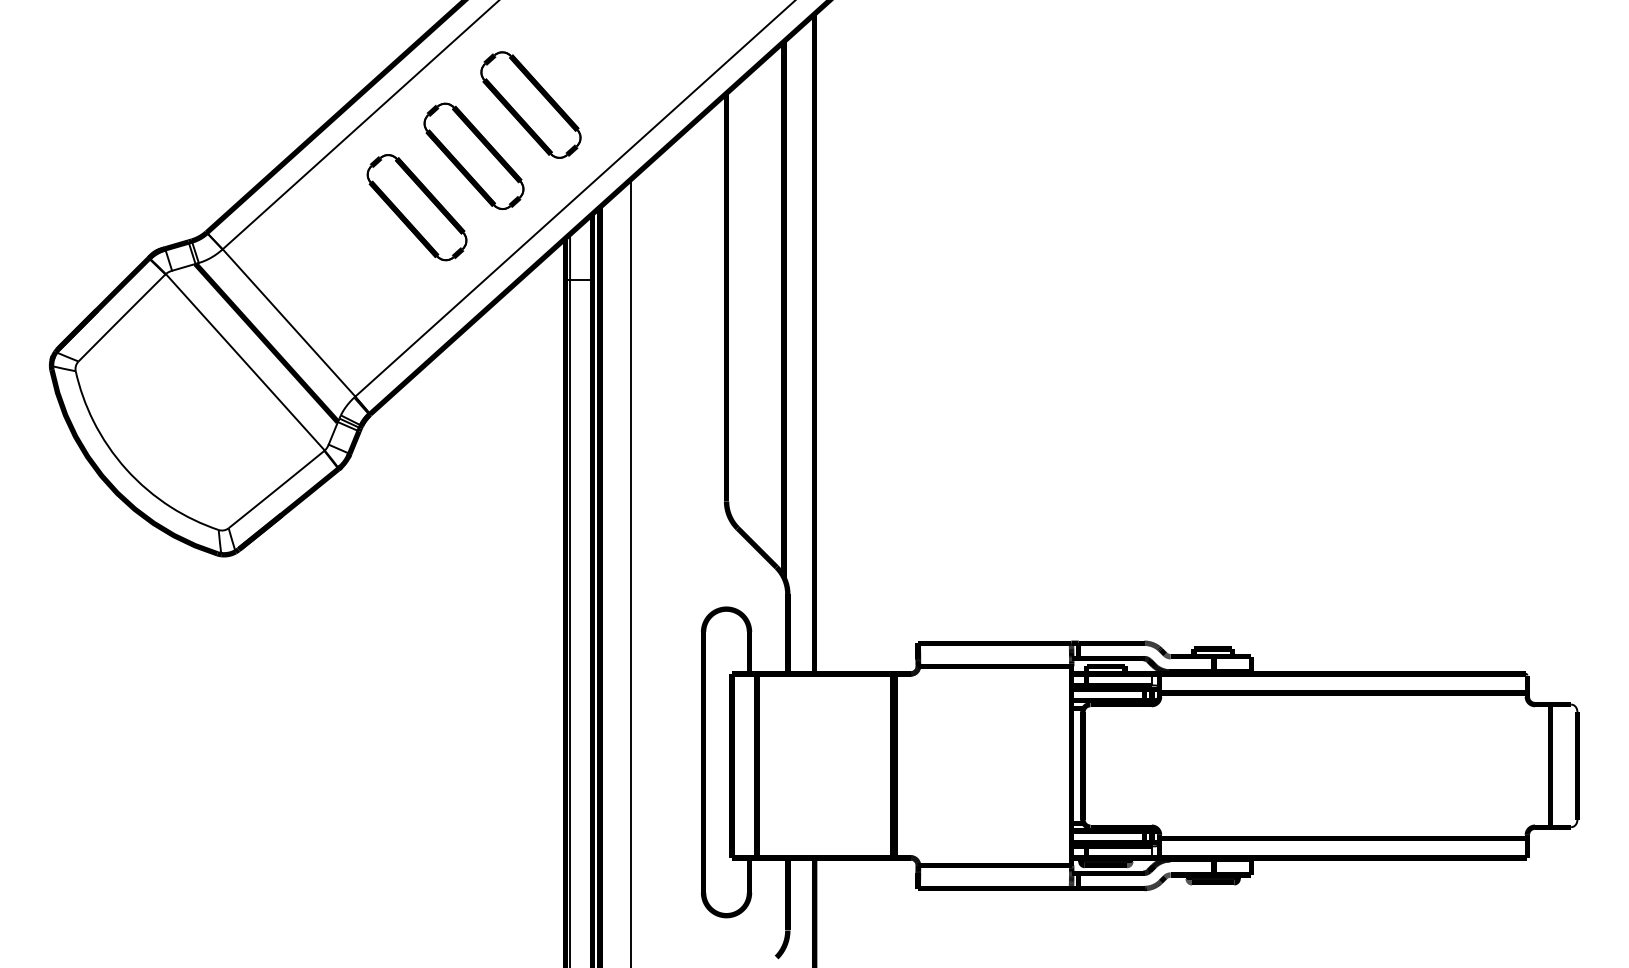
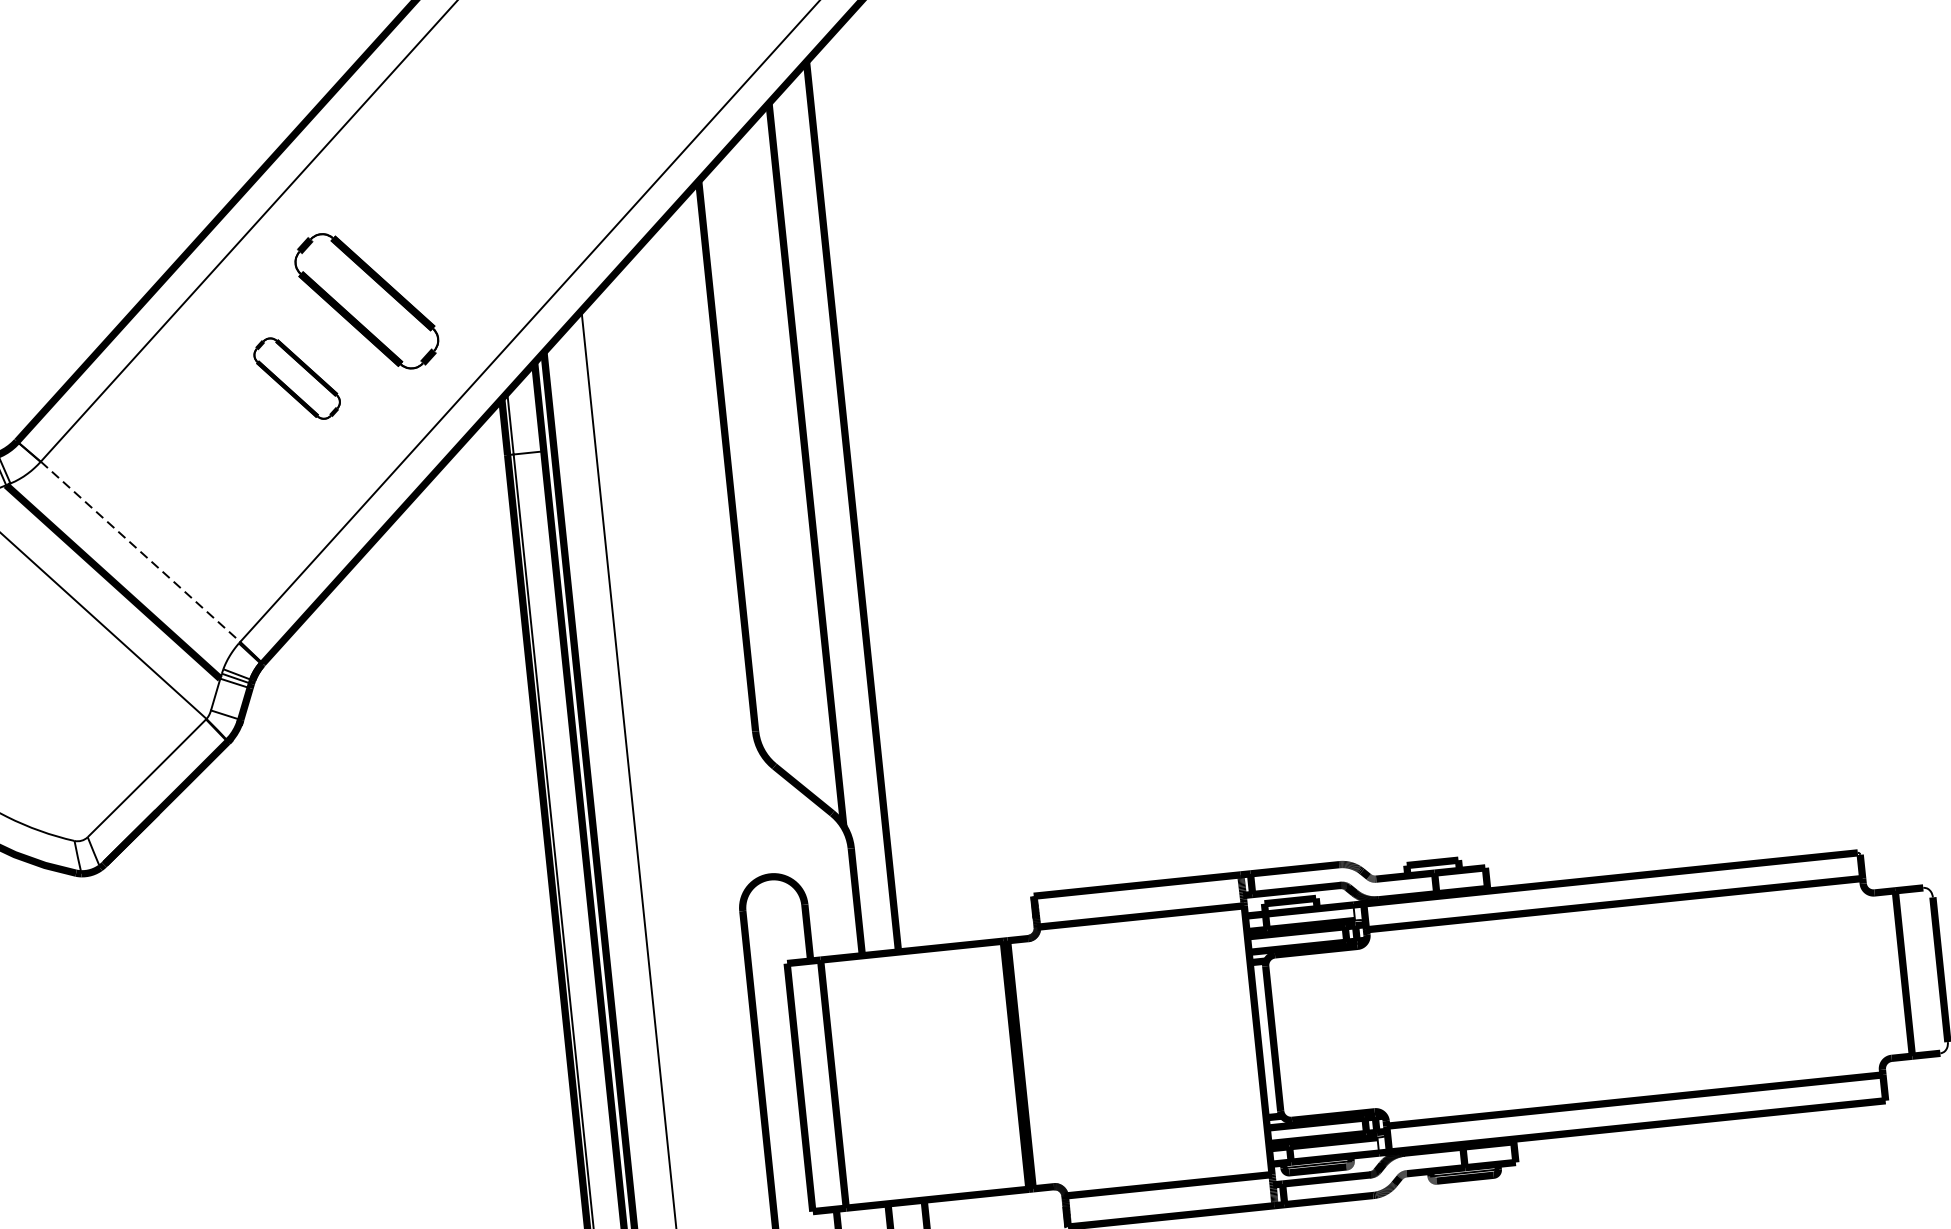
part: (530, 104) -> (435, 223), removed
part: (416, 207) -> (296, 378), size x0.6
line: (289, 323) -> (141, 552), solid -> dashed

